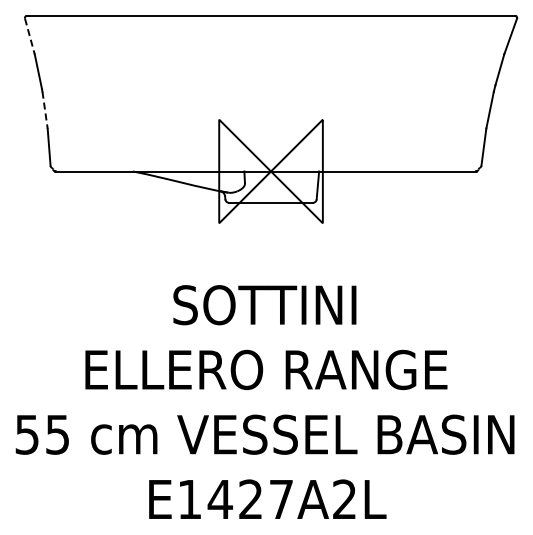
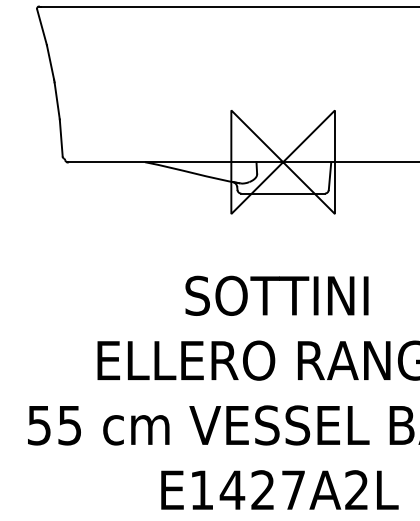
line: (29, 36) -> (41, 27), dashed -> solid
line: (45, 110) -> (57, 101), dashed -> solid

